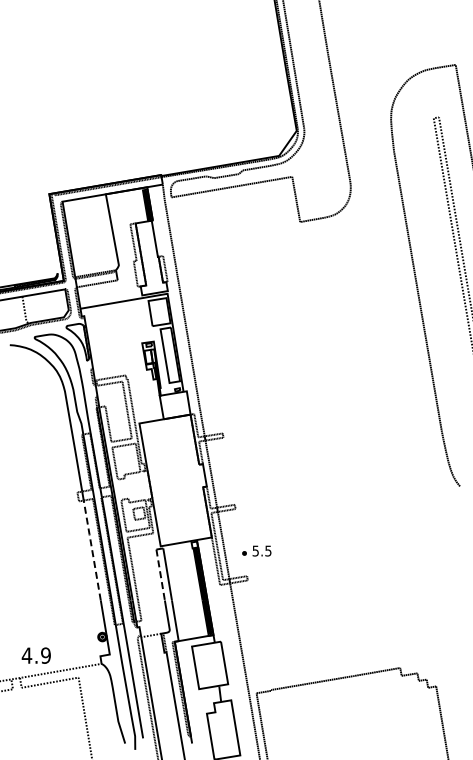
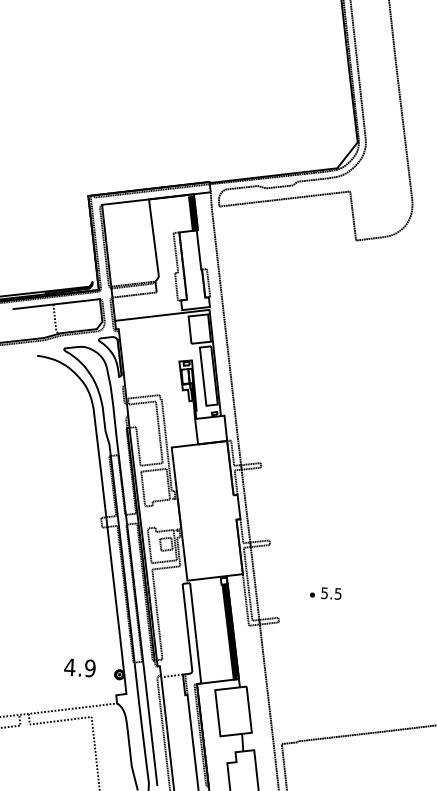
line: (92, 549) -> (113, 580), dashed -> solid
part: (256, 550) -> (325, 592), moved
line: (160, 575) -> (185, 612), dashed -> solid
text: (35, 655) -> (79, 667), moved

